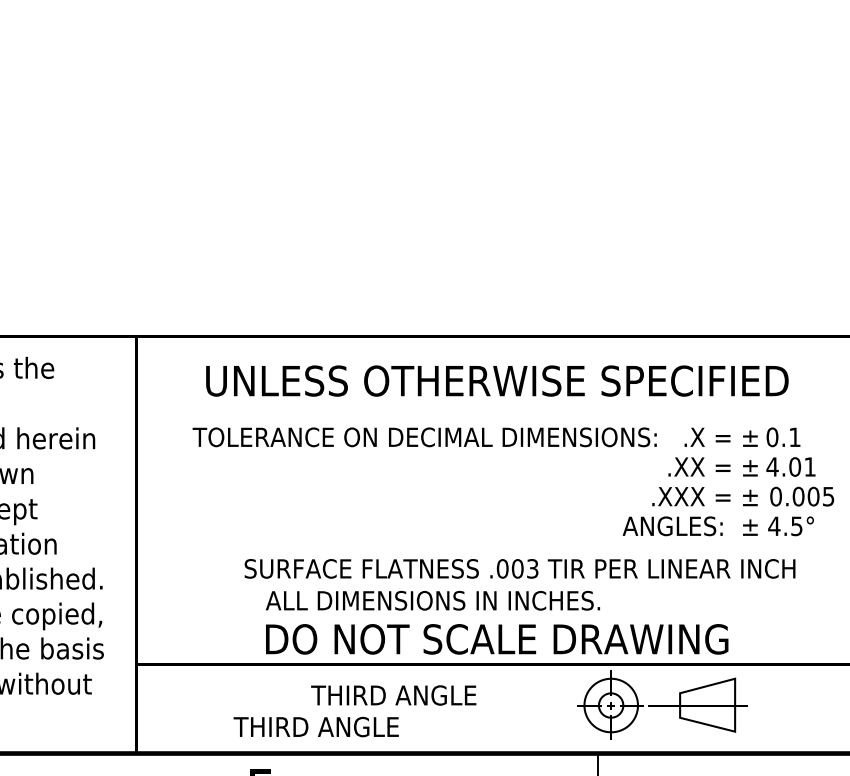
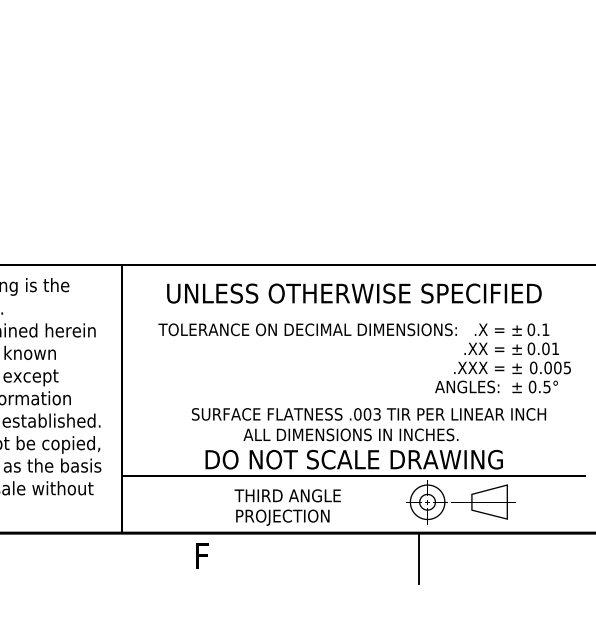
text: (772, 466) -> (531, 348), 4.01 -> 0.01
text: (774, 525) -> (532, 386), 4.5° -> 0.5°
text: (432, 600) -> (350, 434), moved
text: (345, 729) -> (256, 517), THIRD ANGLE -> PROJECTION

